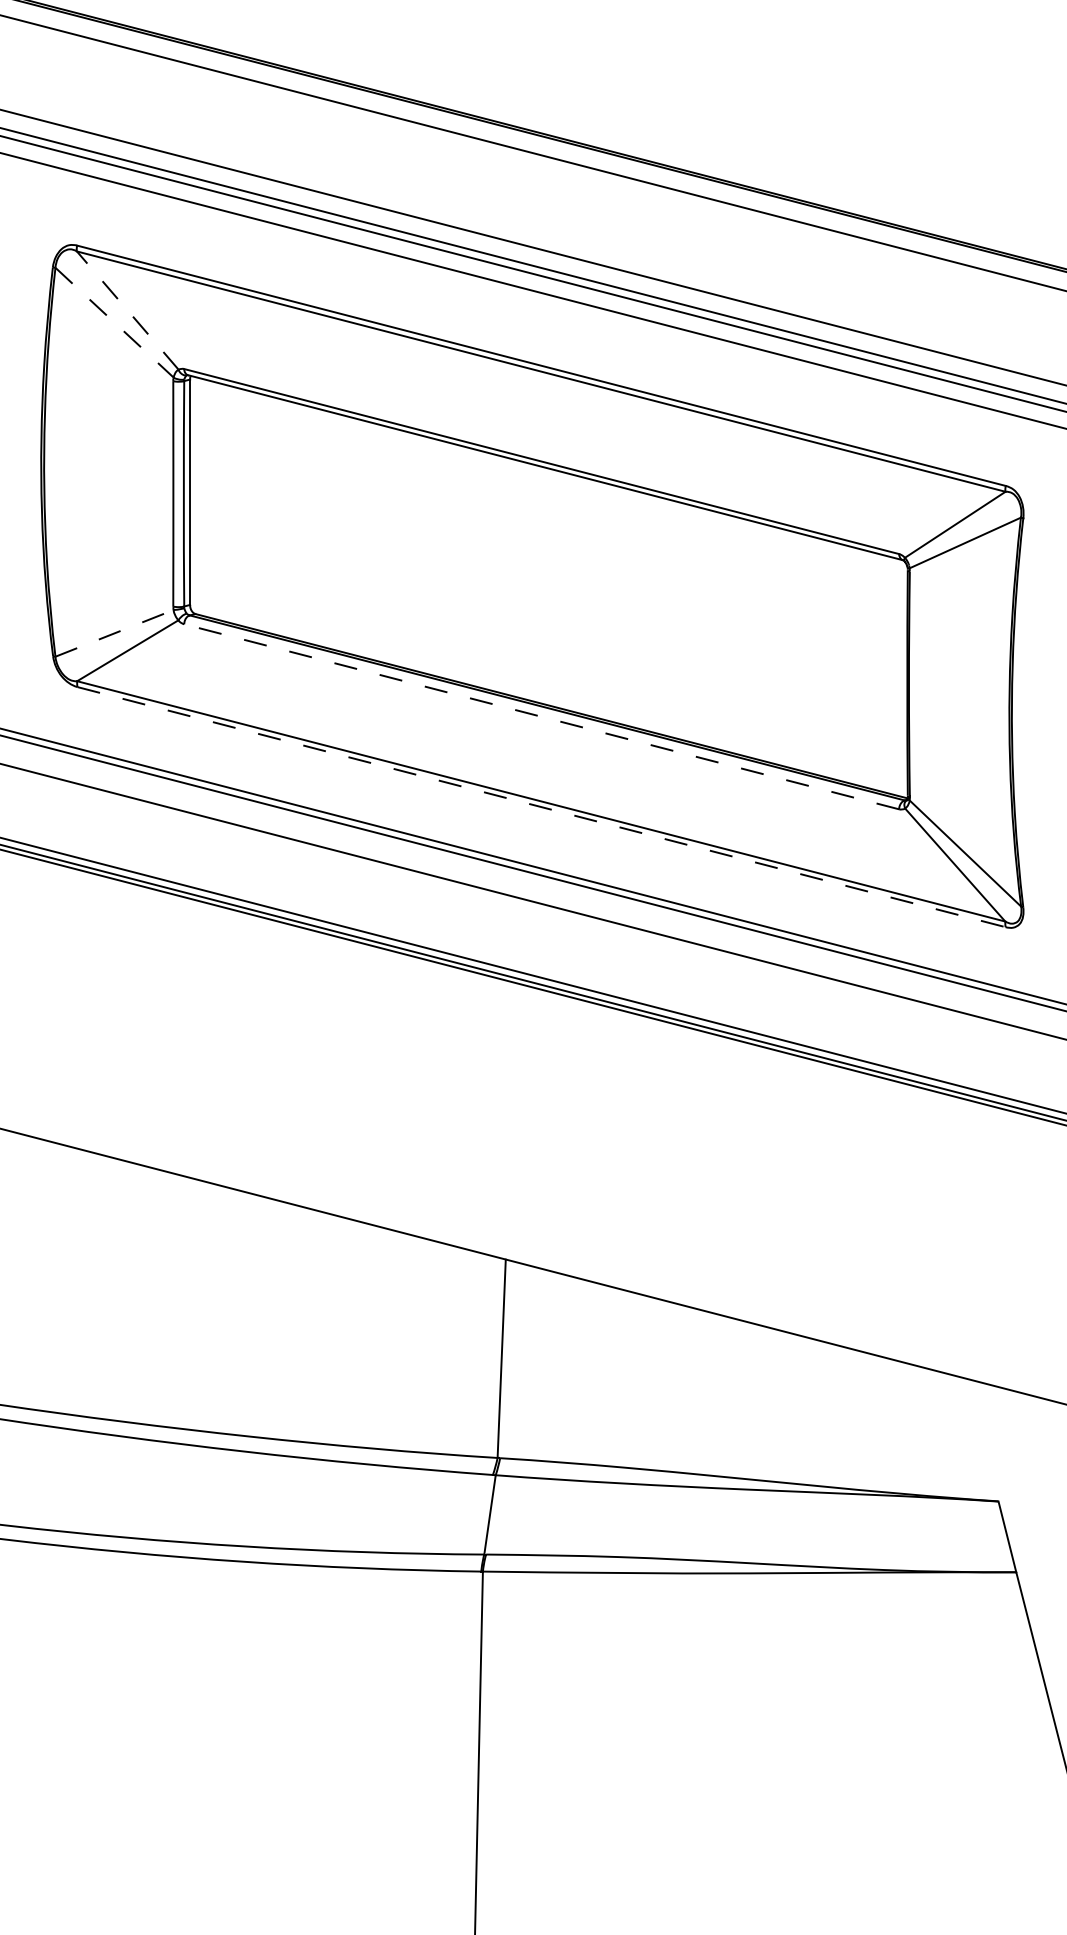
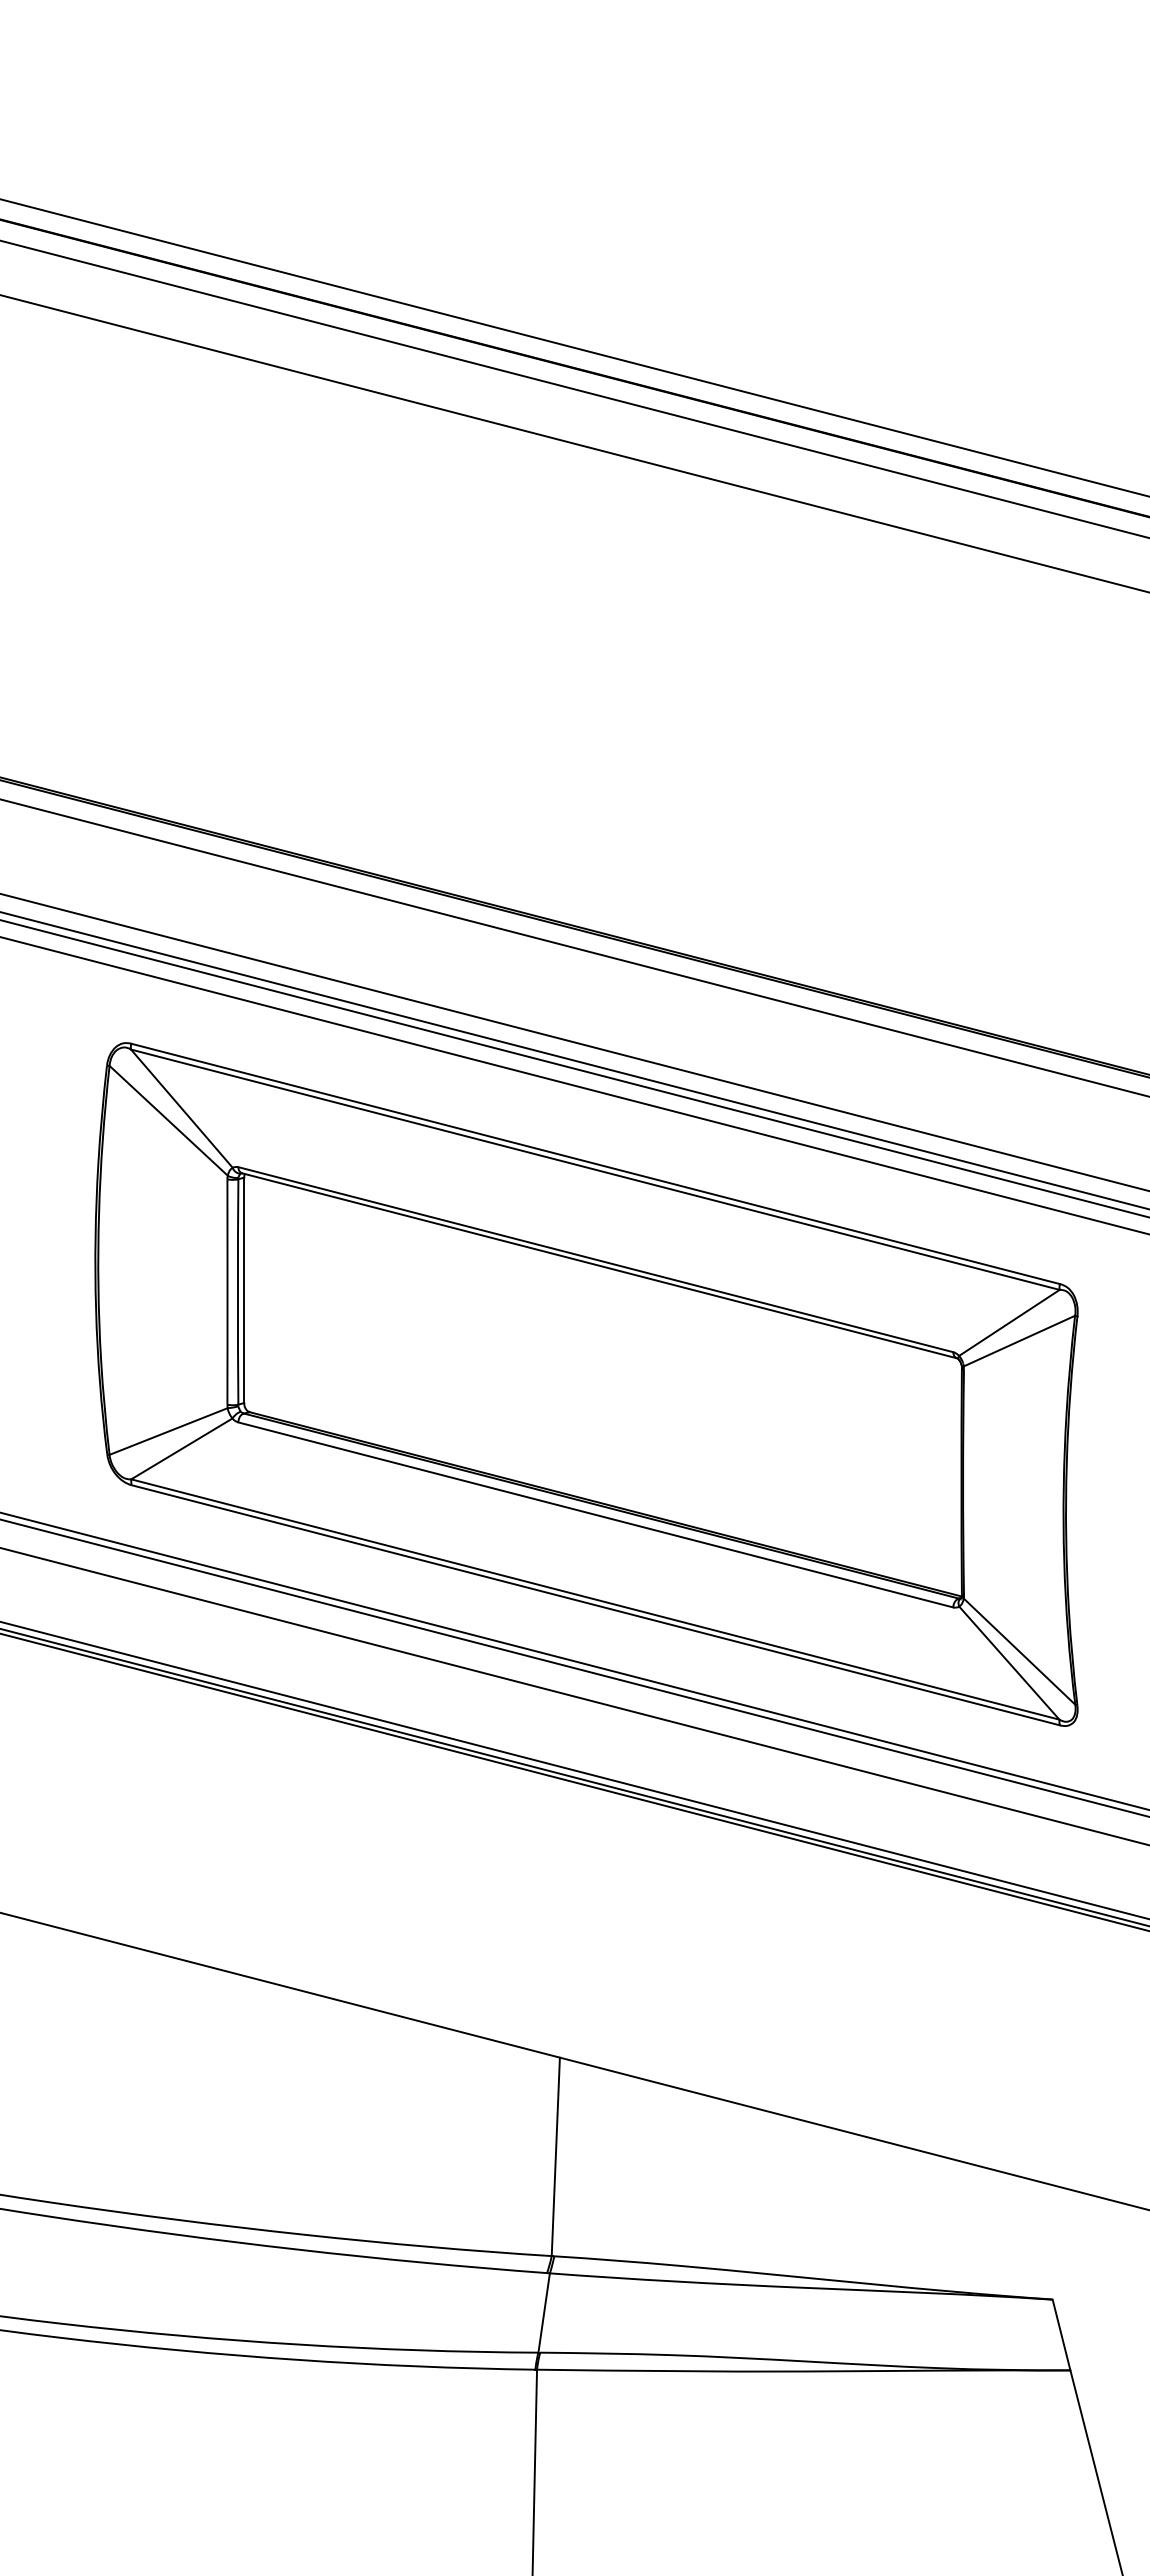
line: (127, 310) -> (181, 1108), dashed -> solid
line: (114, 322) -> (168, 1120), dashed -> solid
line: (115, 633) -> (169, 1431), dashed -> solid
line: (541, 716) -> (595, 1514), dashed -> solid
line: (542, 807) -> (596, 1605), dashed -> solid

